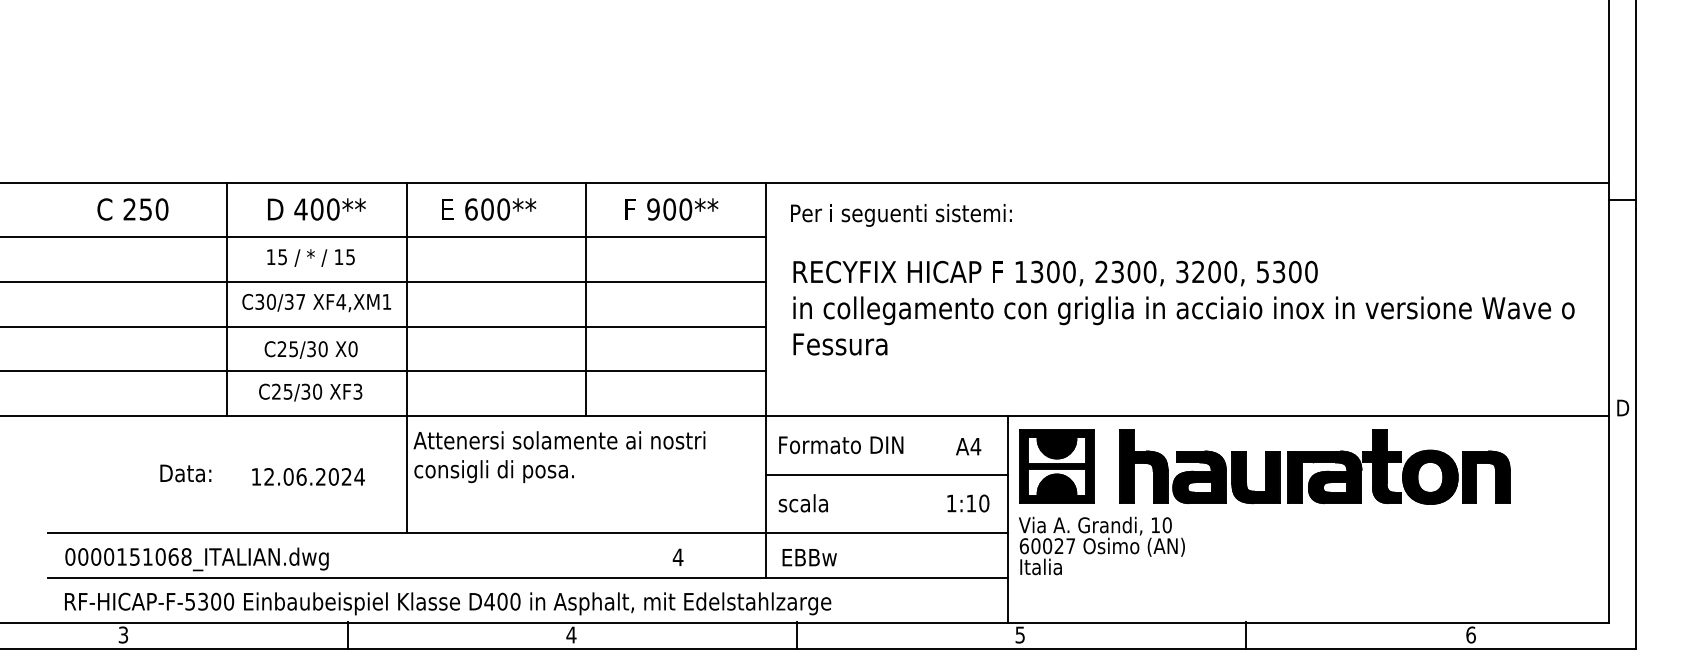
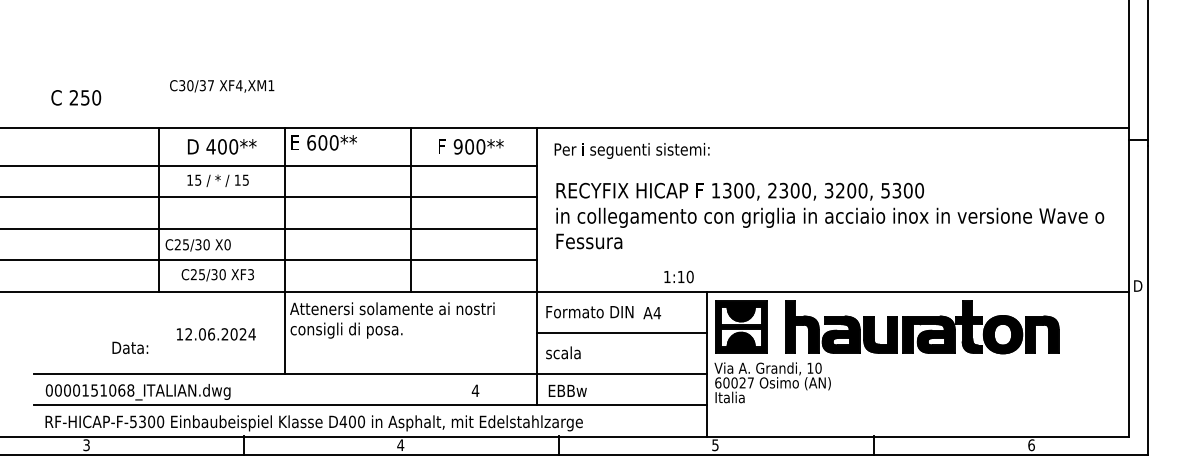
text: (133, 209) -> (76, 97), moved
text: (488, 209) -> (323, 142), moved
text: (317, 303) -> (222, 86), moved
text: (310, 350) -> (197, 245), moved
text: (968, 447) -> (652, 313), moved
text: (186, 472) -> (130, 347), moved
text: (967, 502) -> (678, 276), moved

